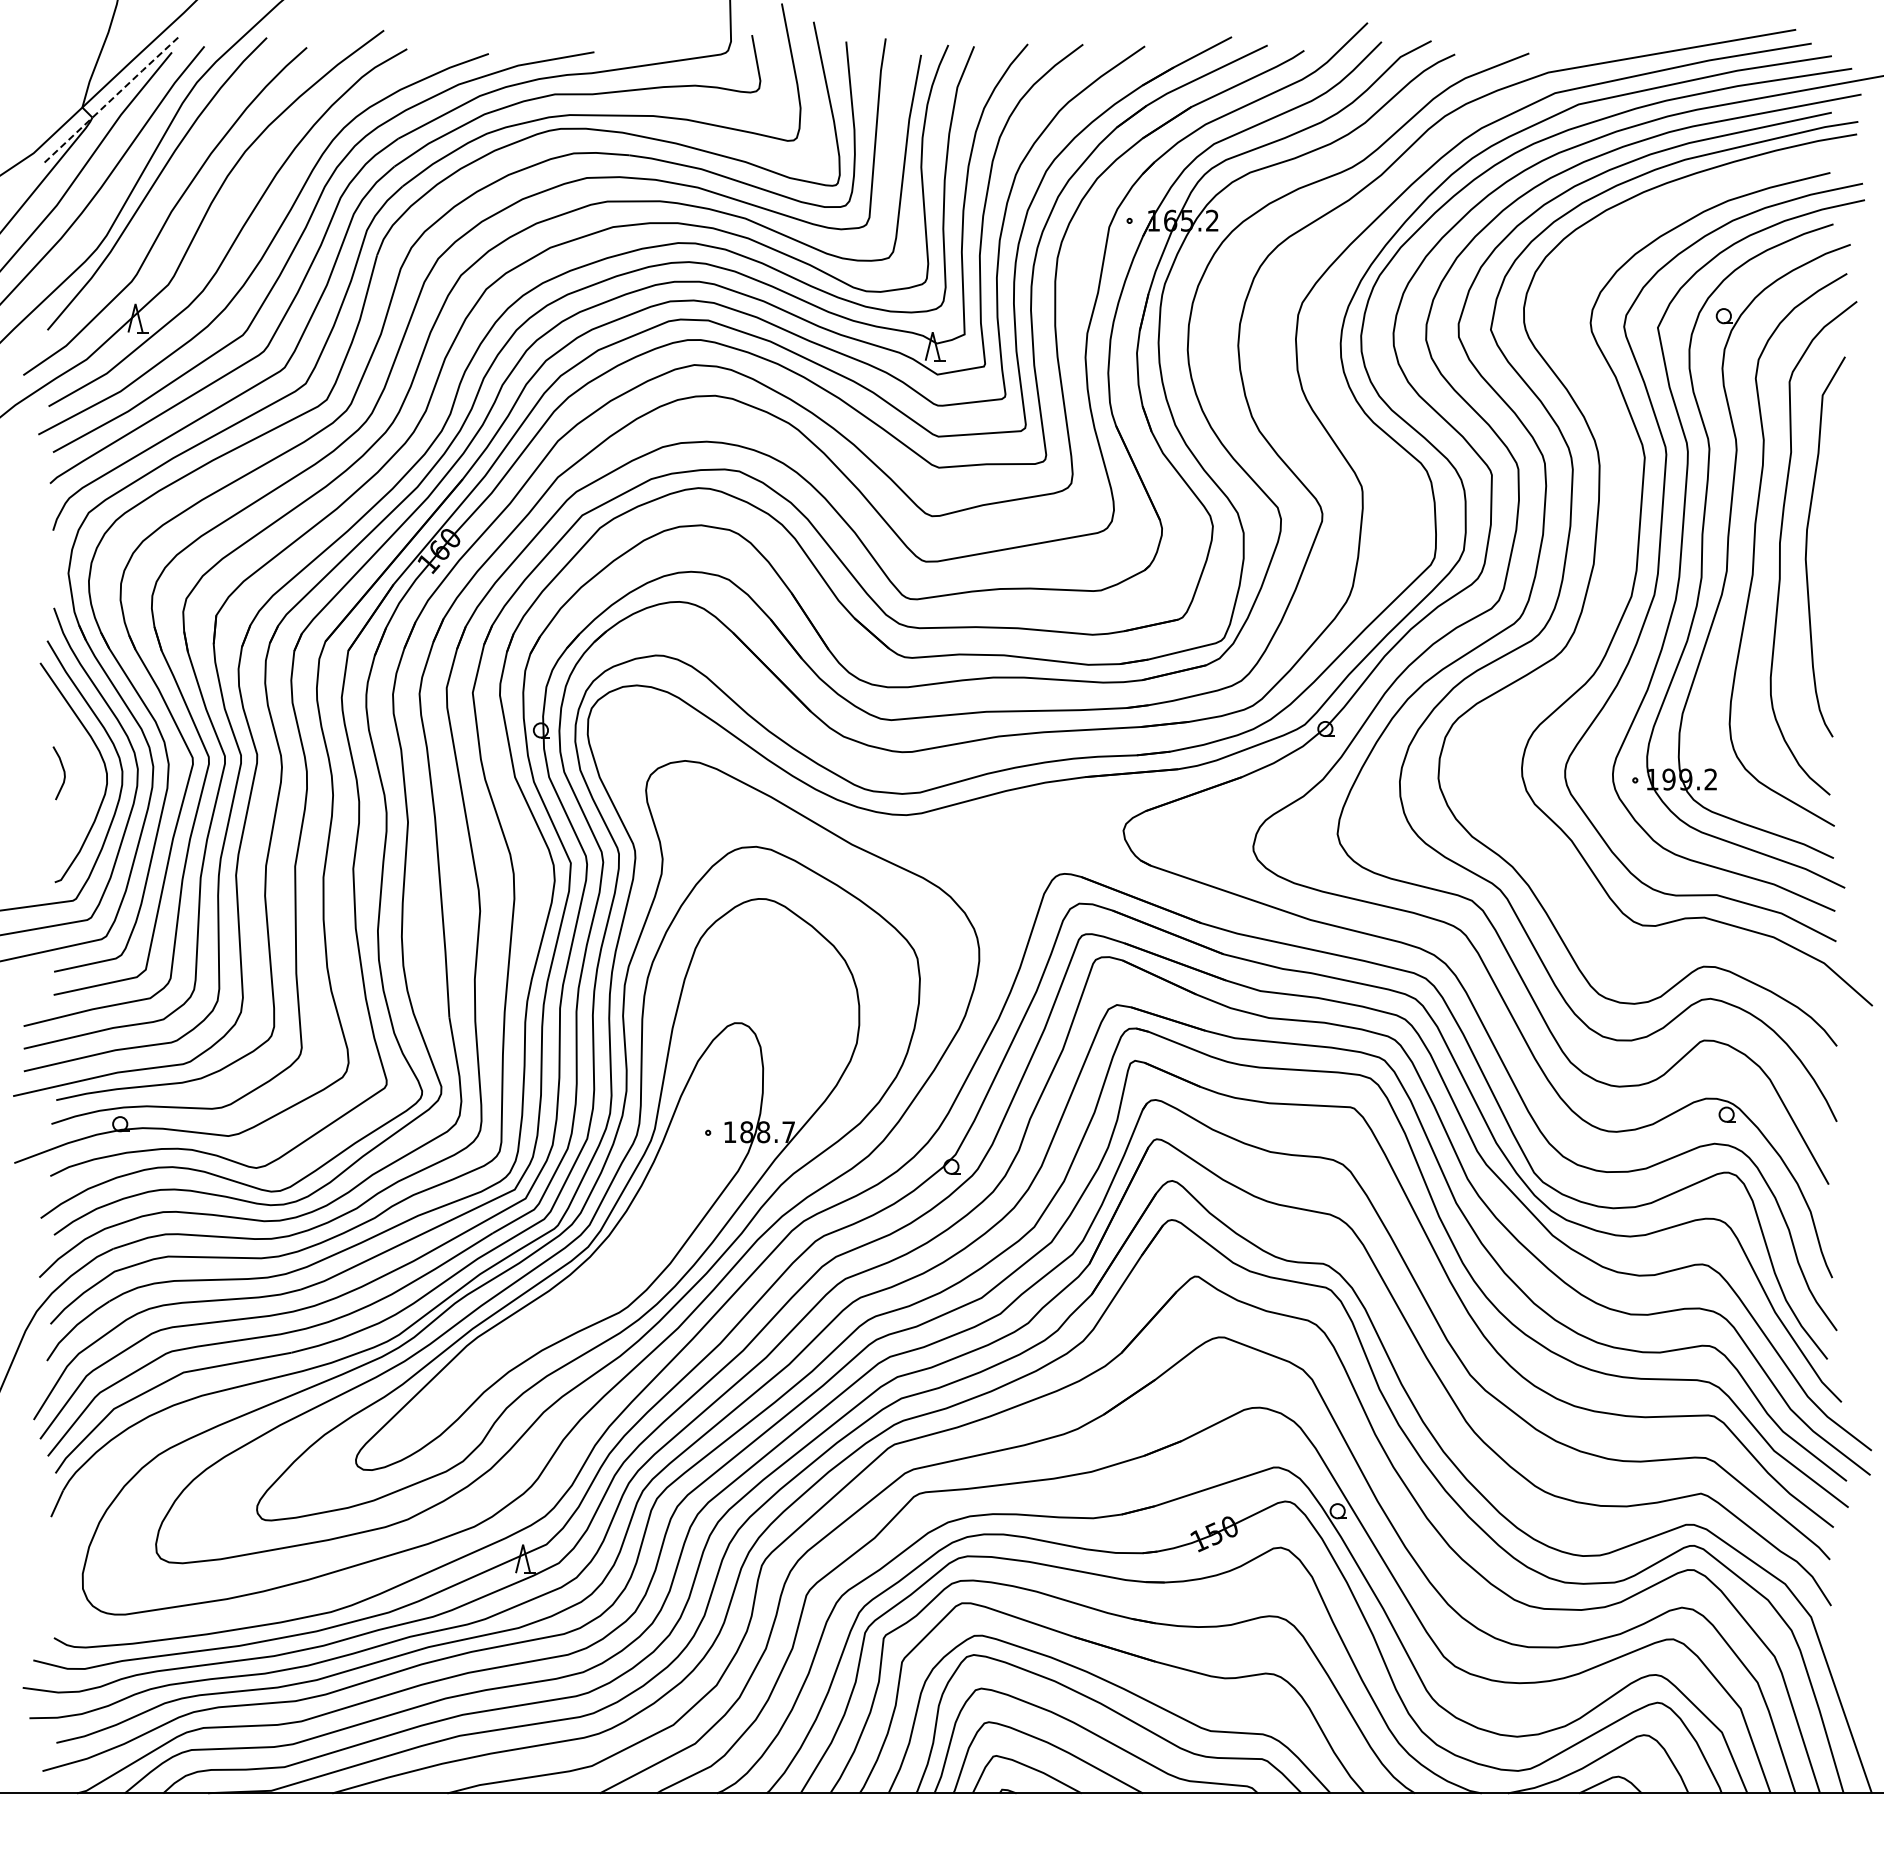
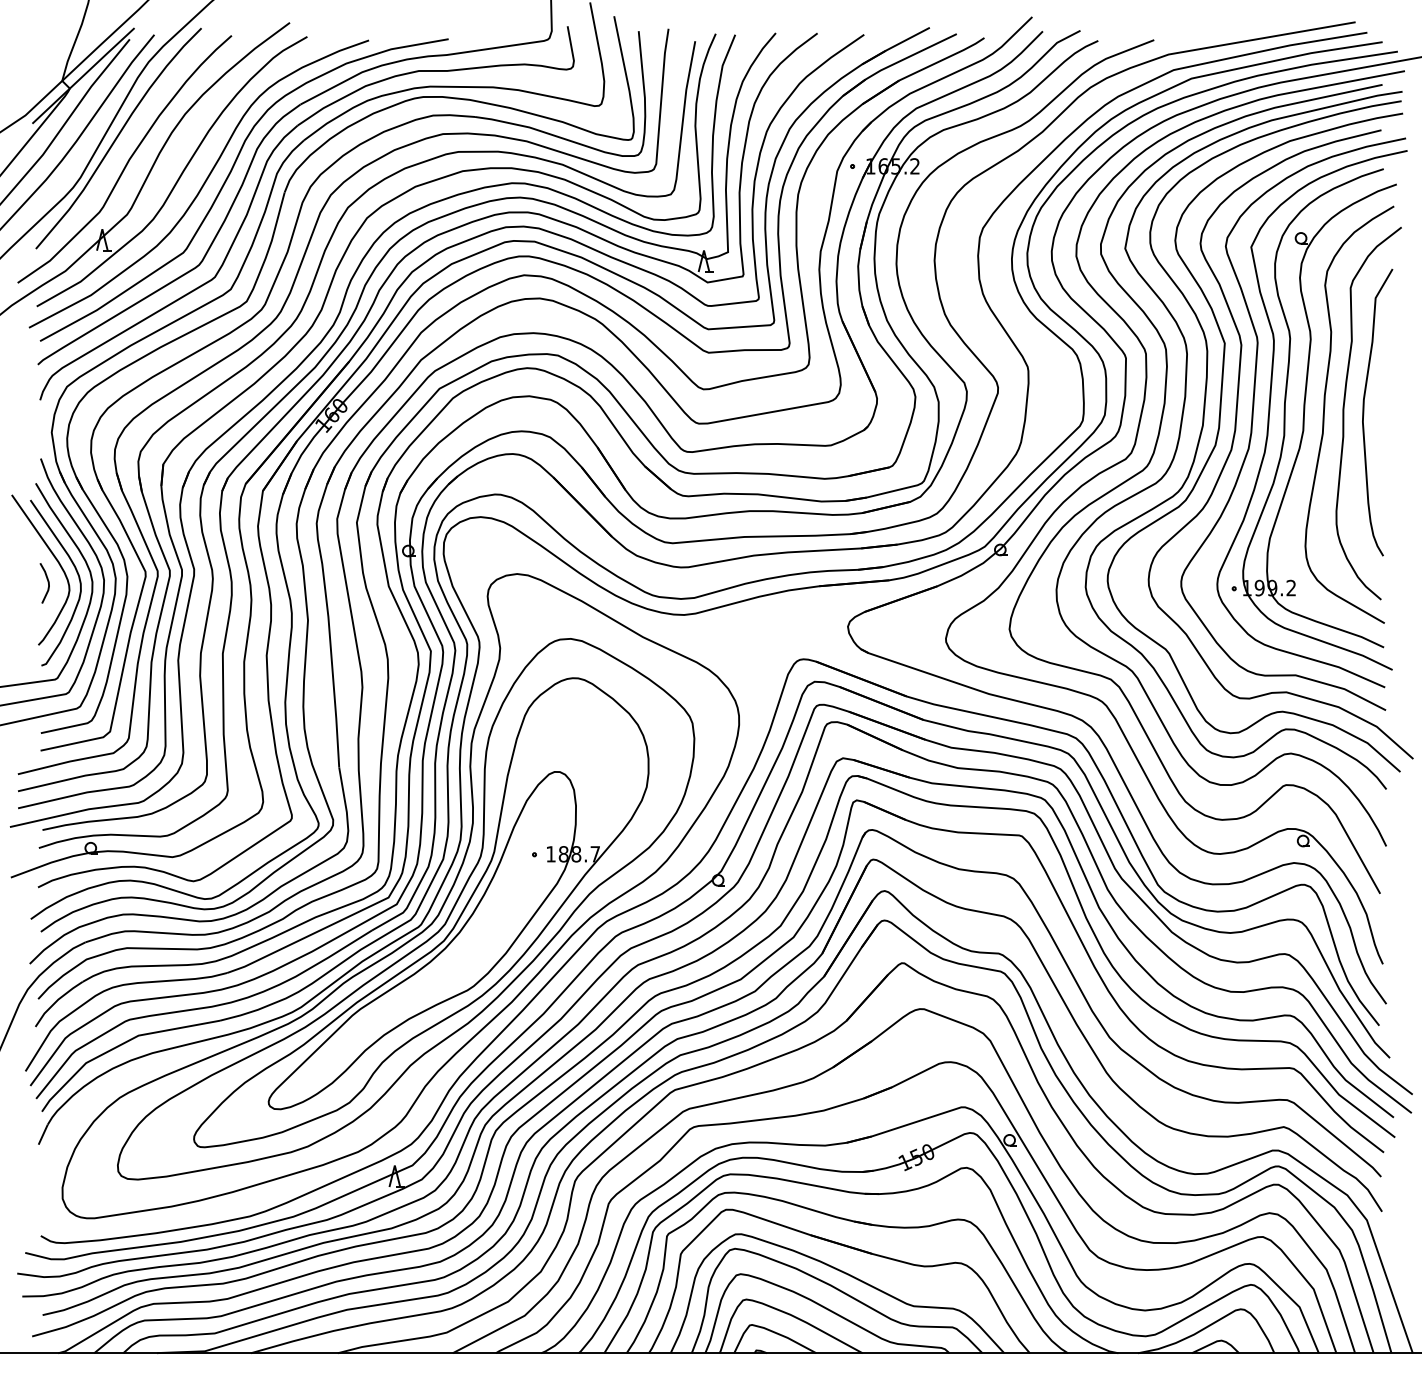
line: (109, 101) -> (82, 76), dashed -> solid
curve: (1614, 576) -> (1218, 434), added
curve: (73, 741) -> (55, 559), added

